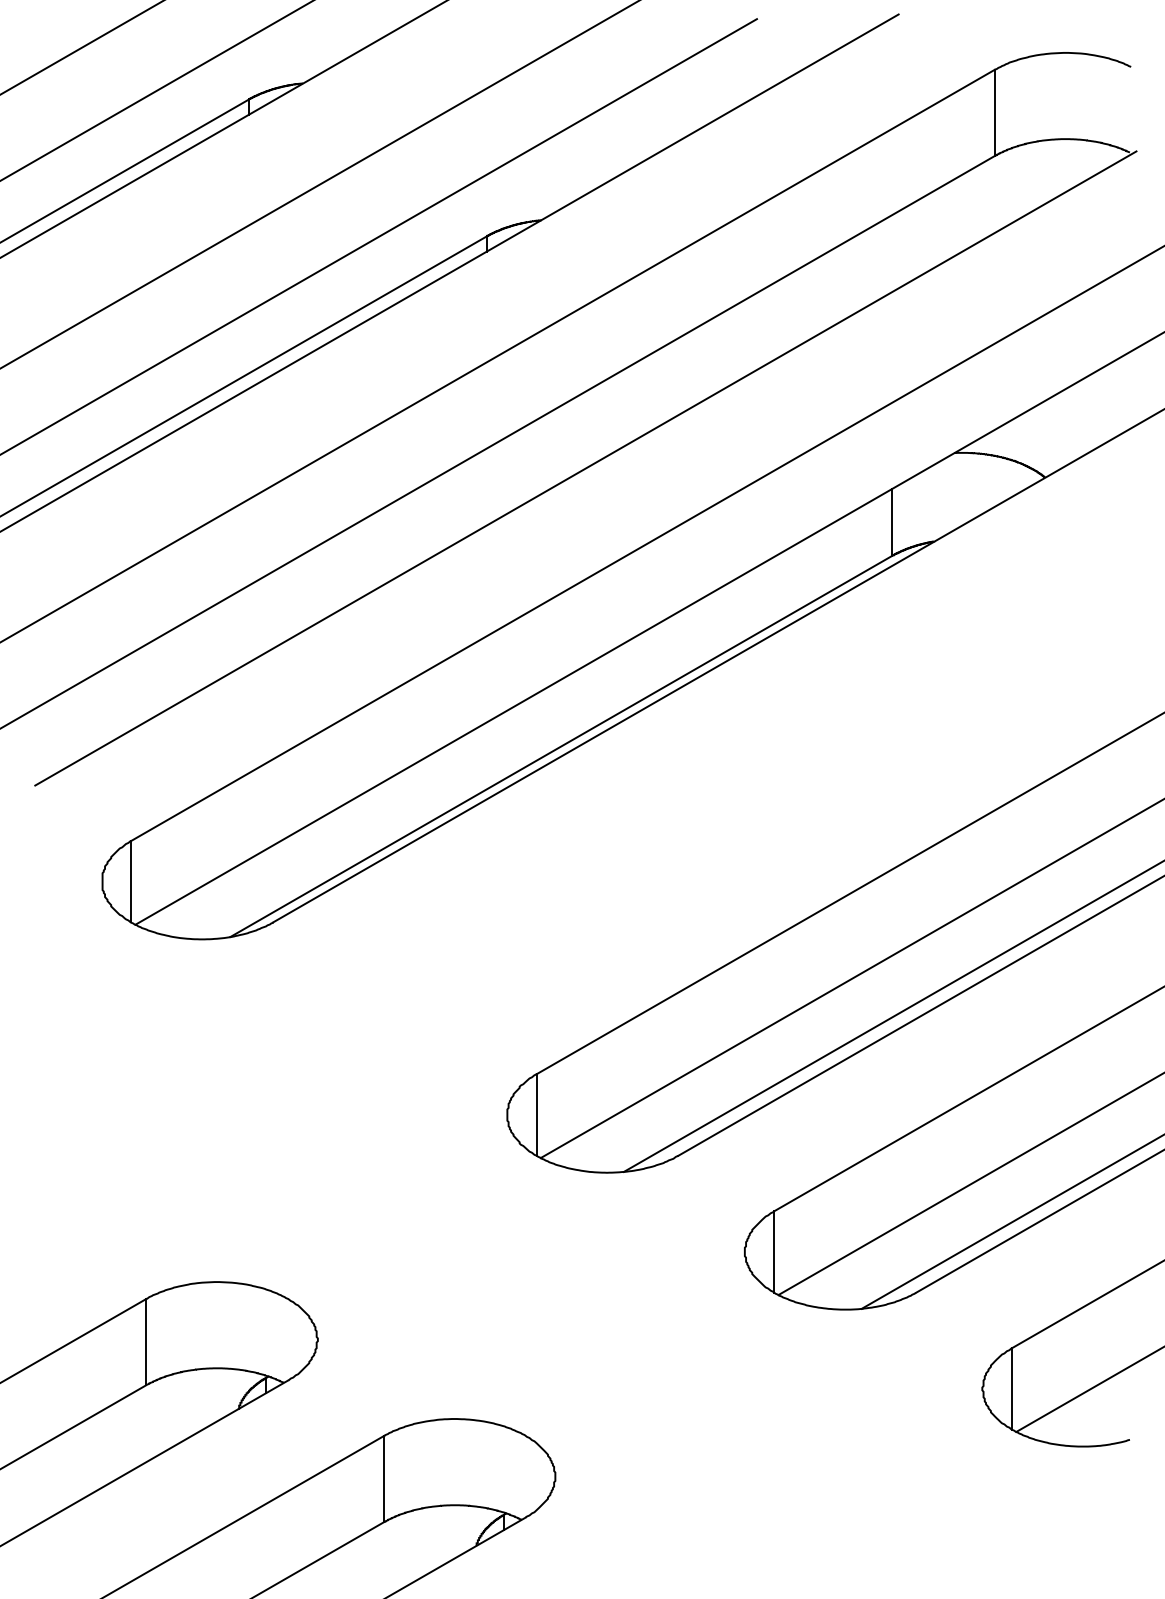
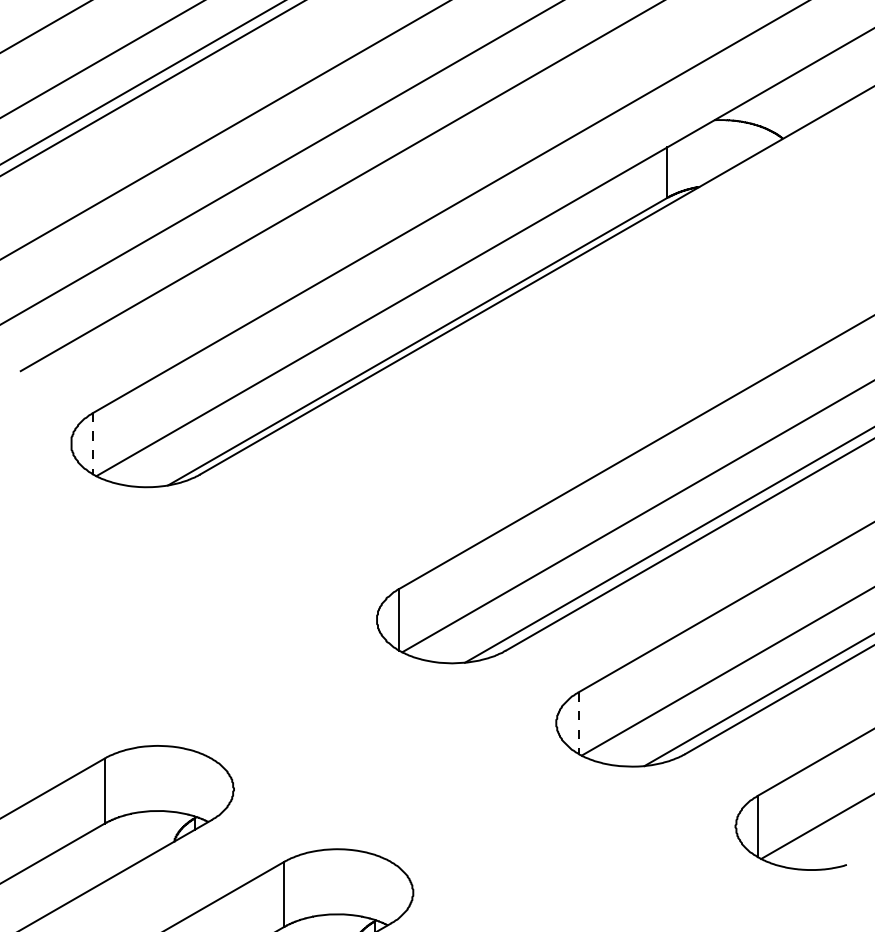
line: (131, 881) -> (93, 443), solid -> dashed
line: (774, 1251) -> (578, 722), solid -> dashed

